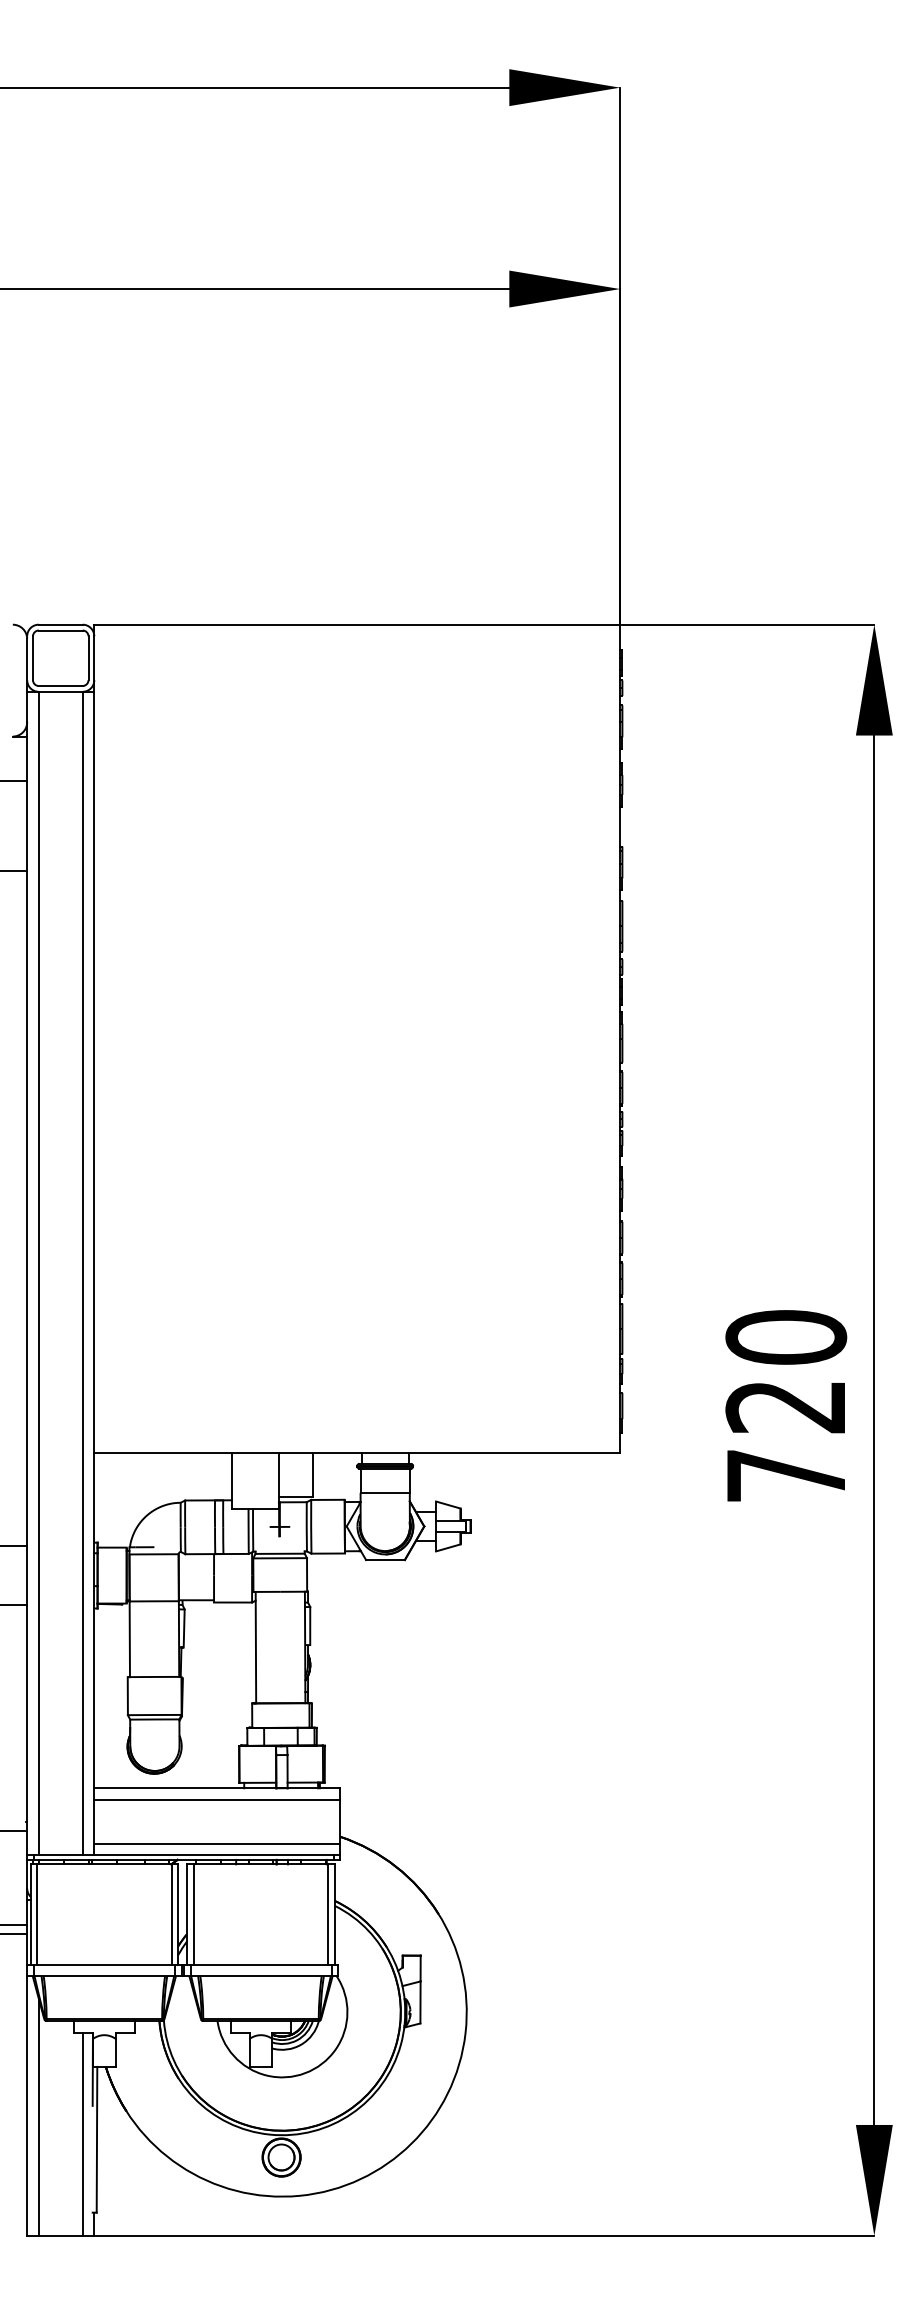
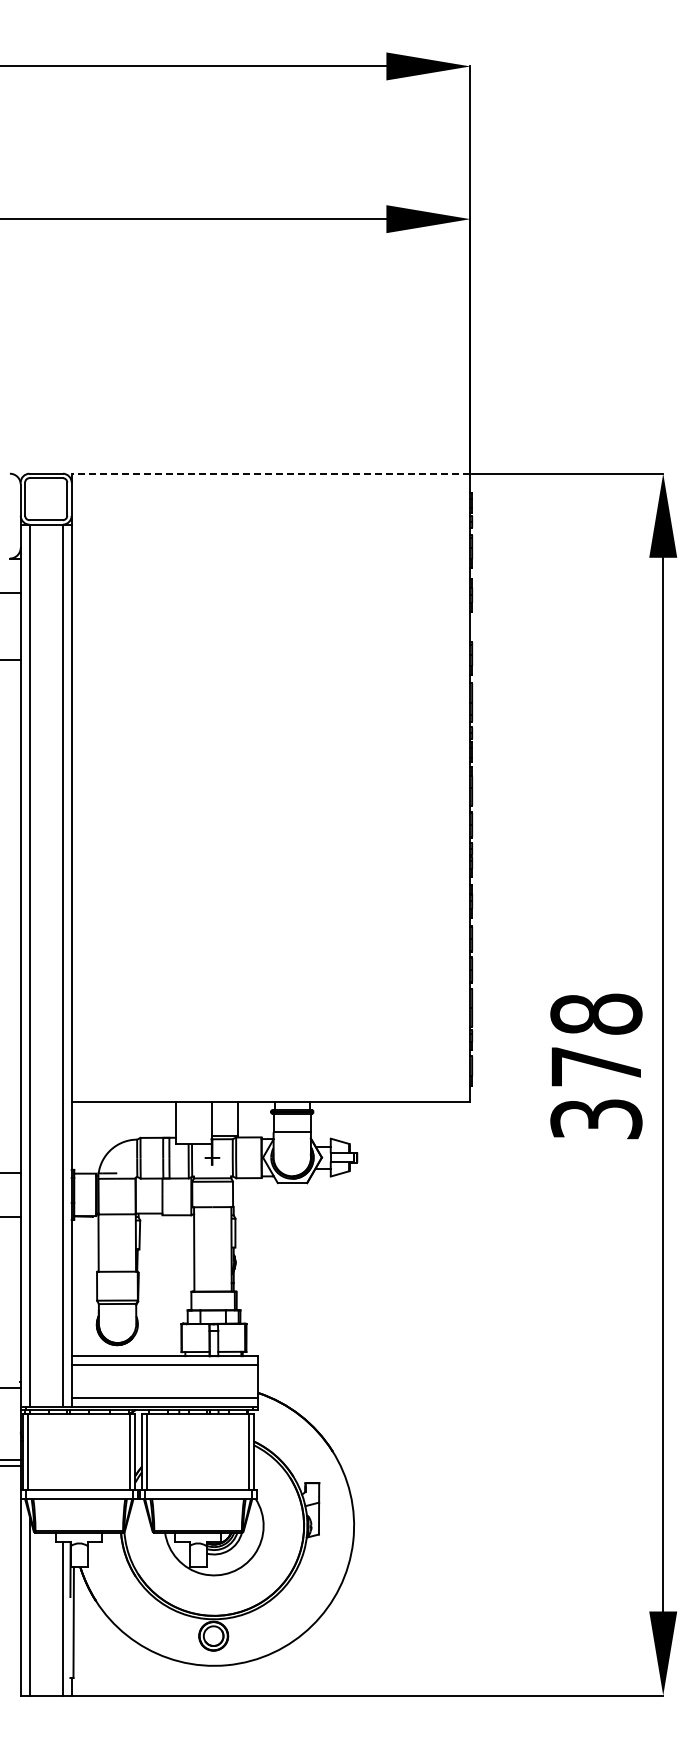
line: (356, 624) -> (270, 473), solid -> dashed
text: (786, 1406) -> (596, 1066), 720 -> 378

